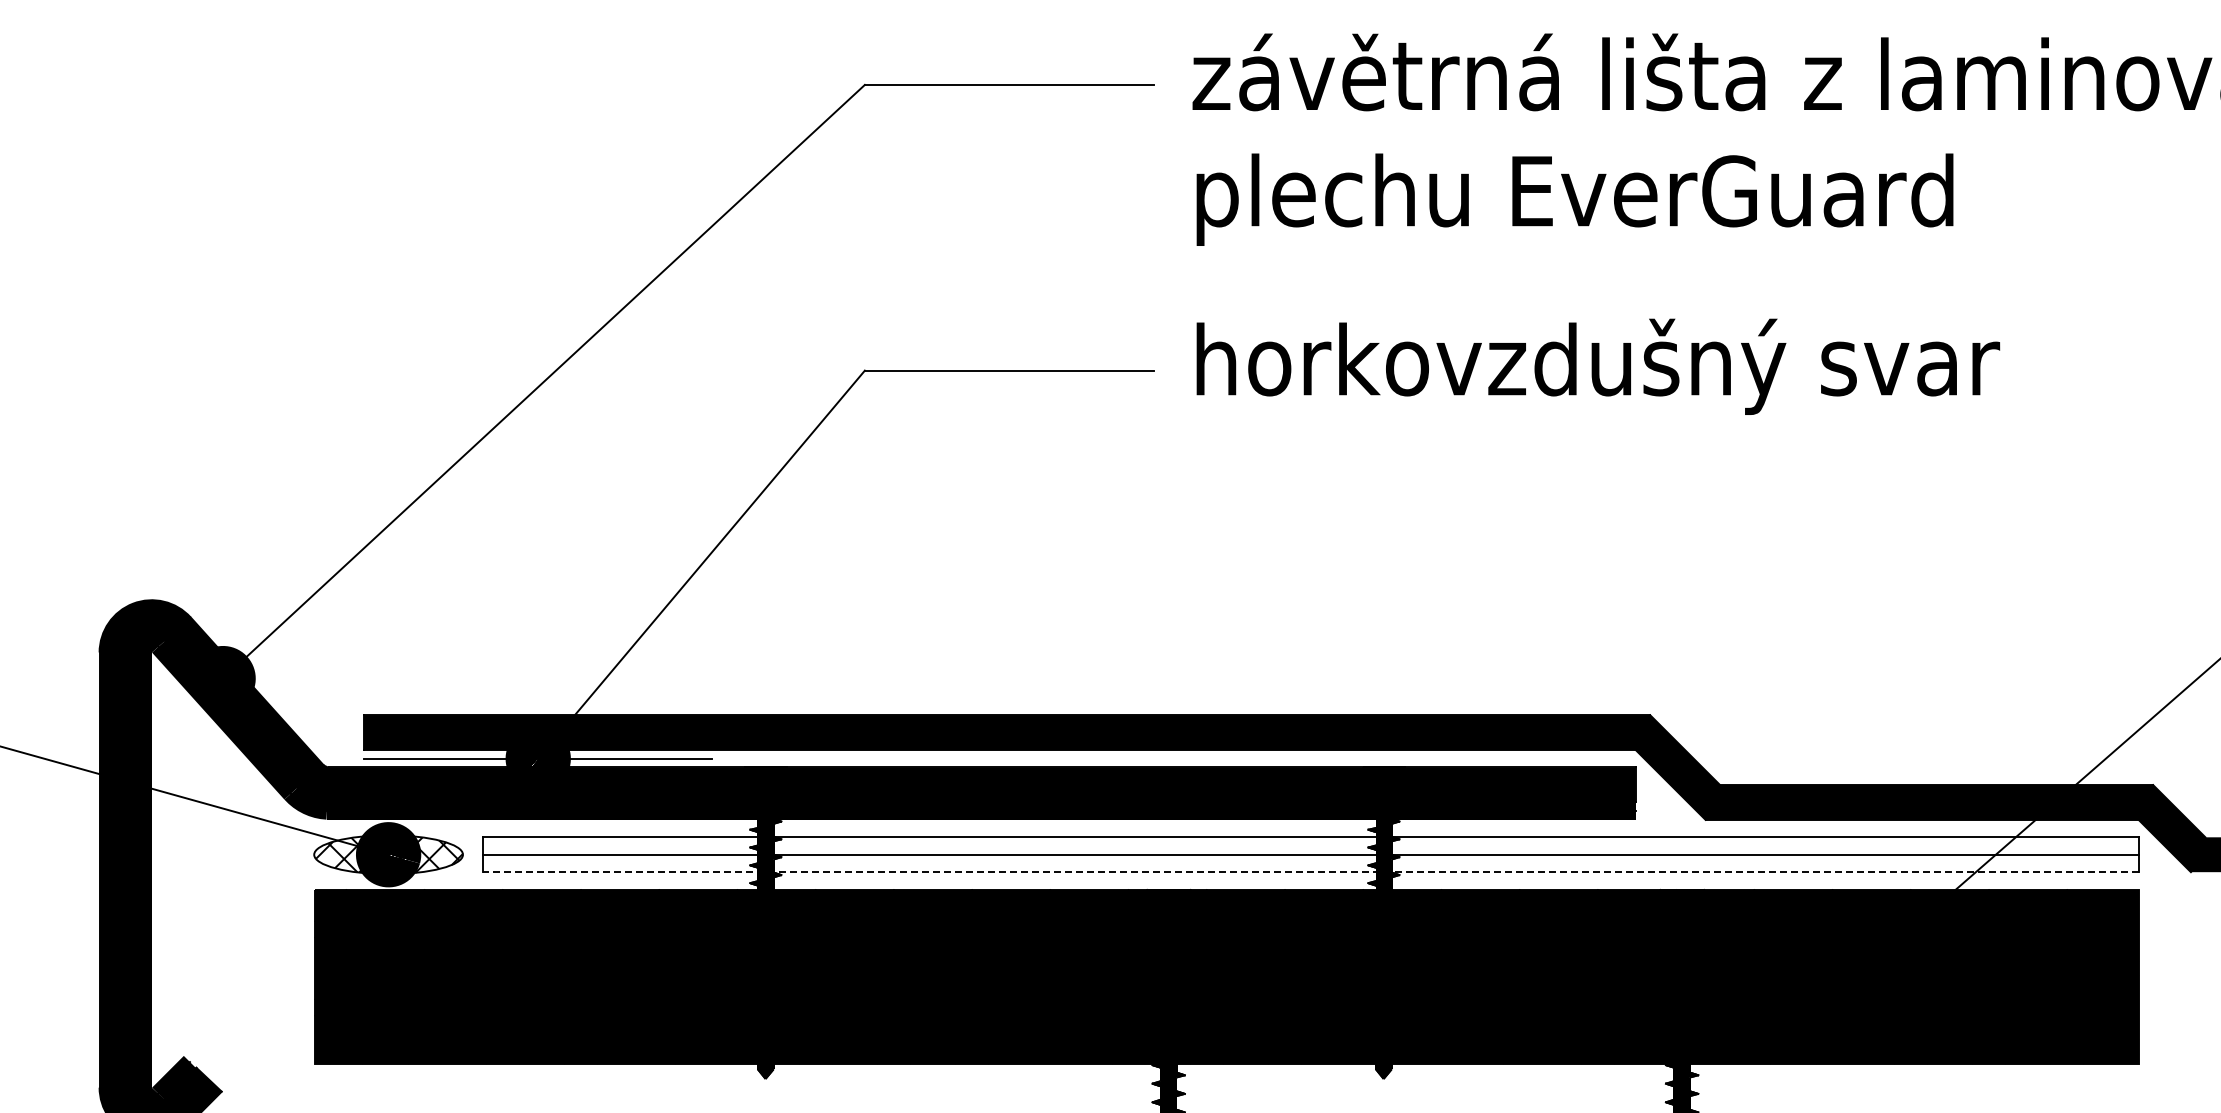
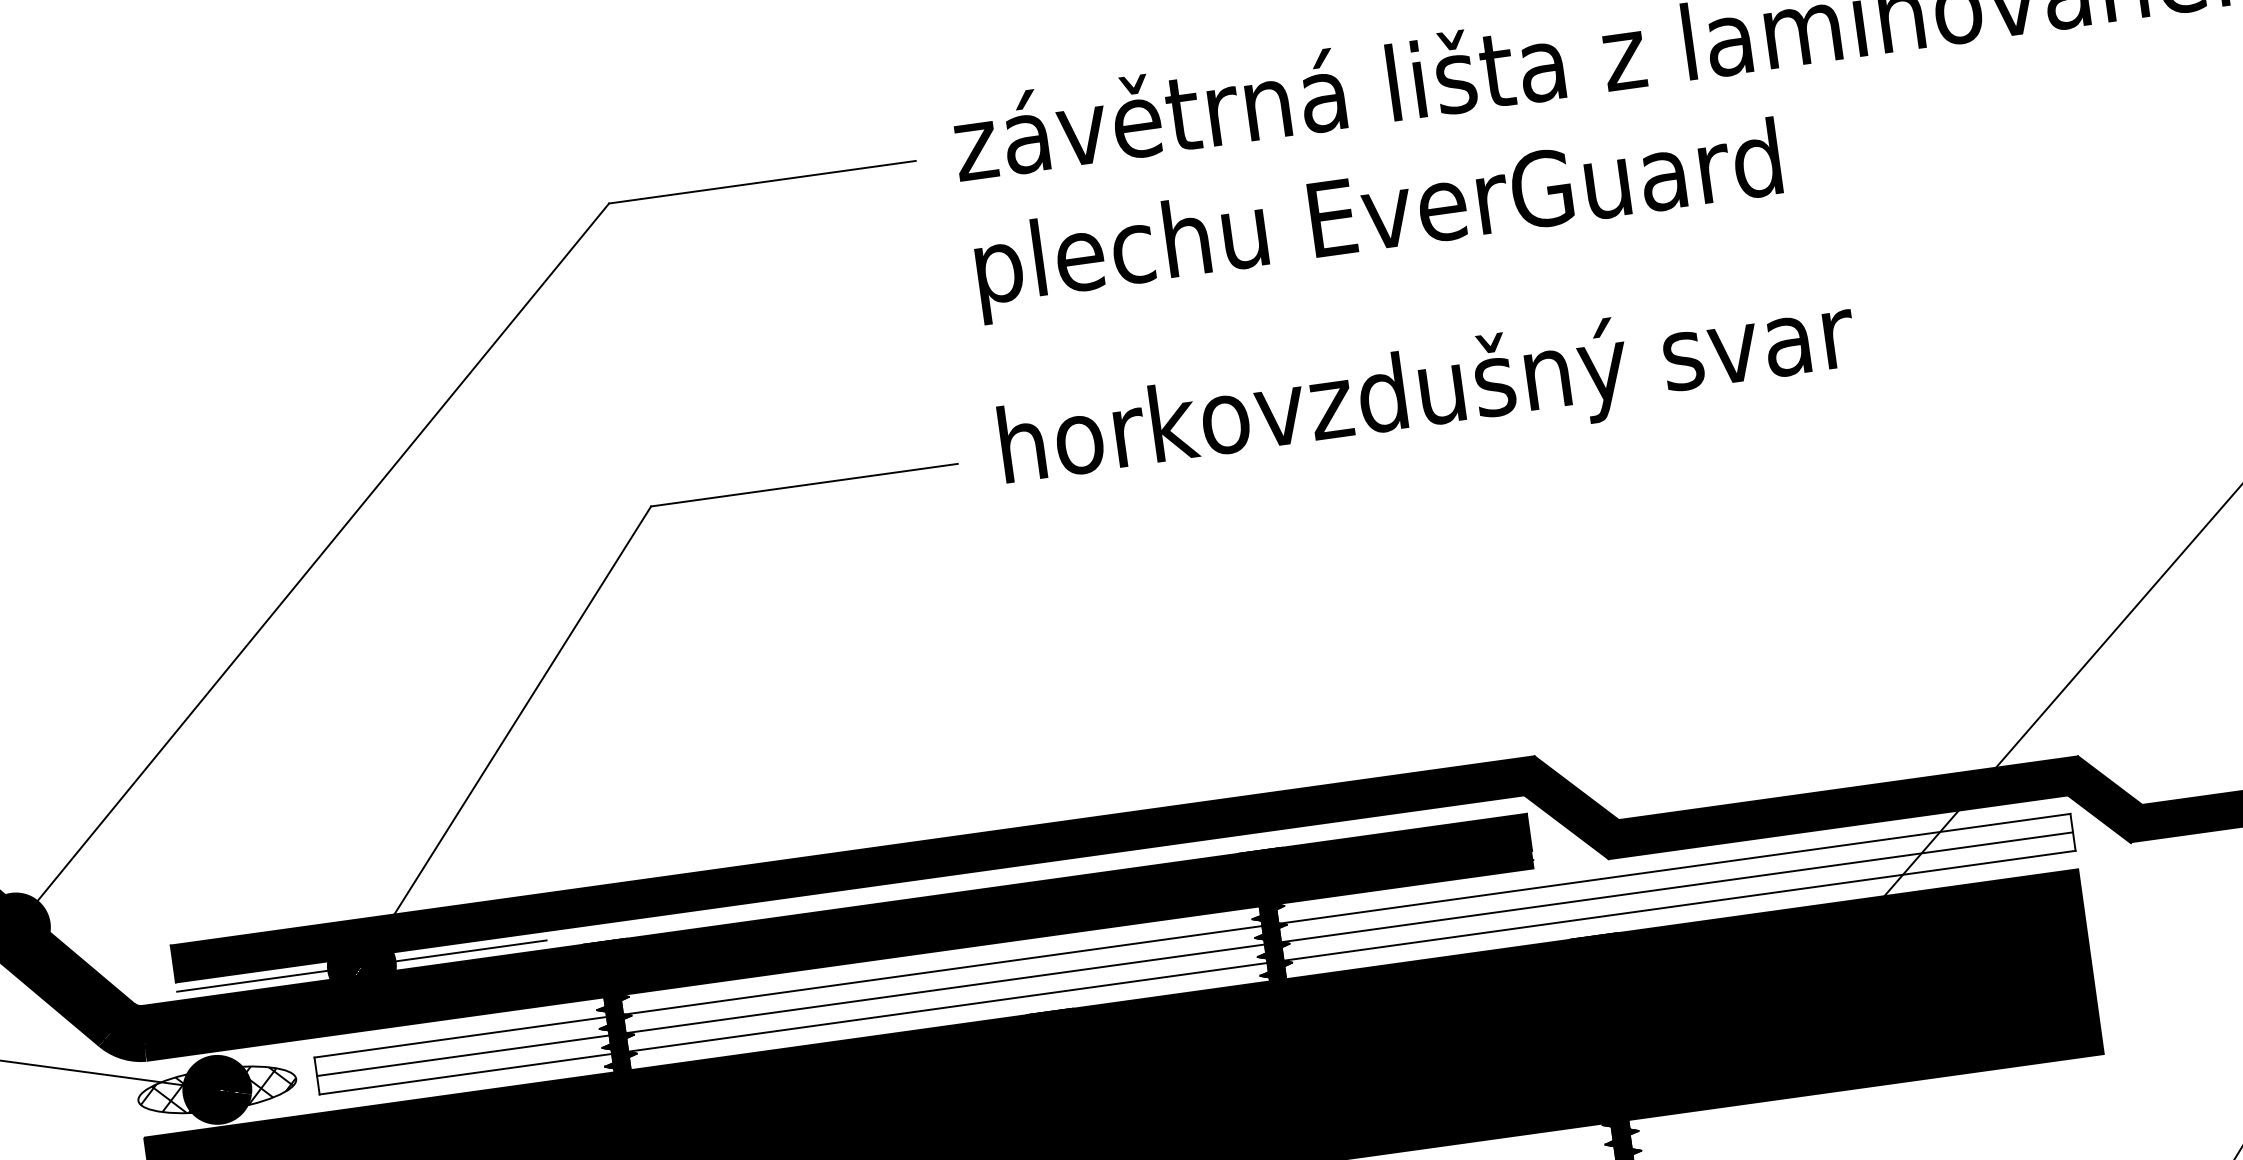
line: (1310, 872) -> (1197, 973), dashed -> solid

